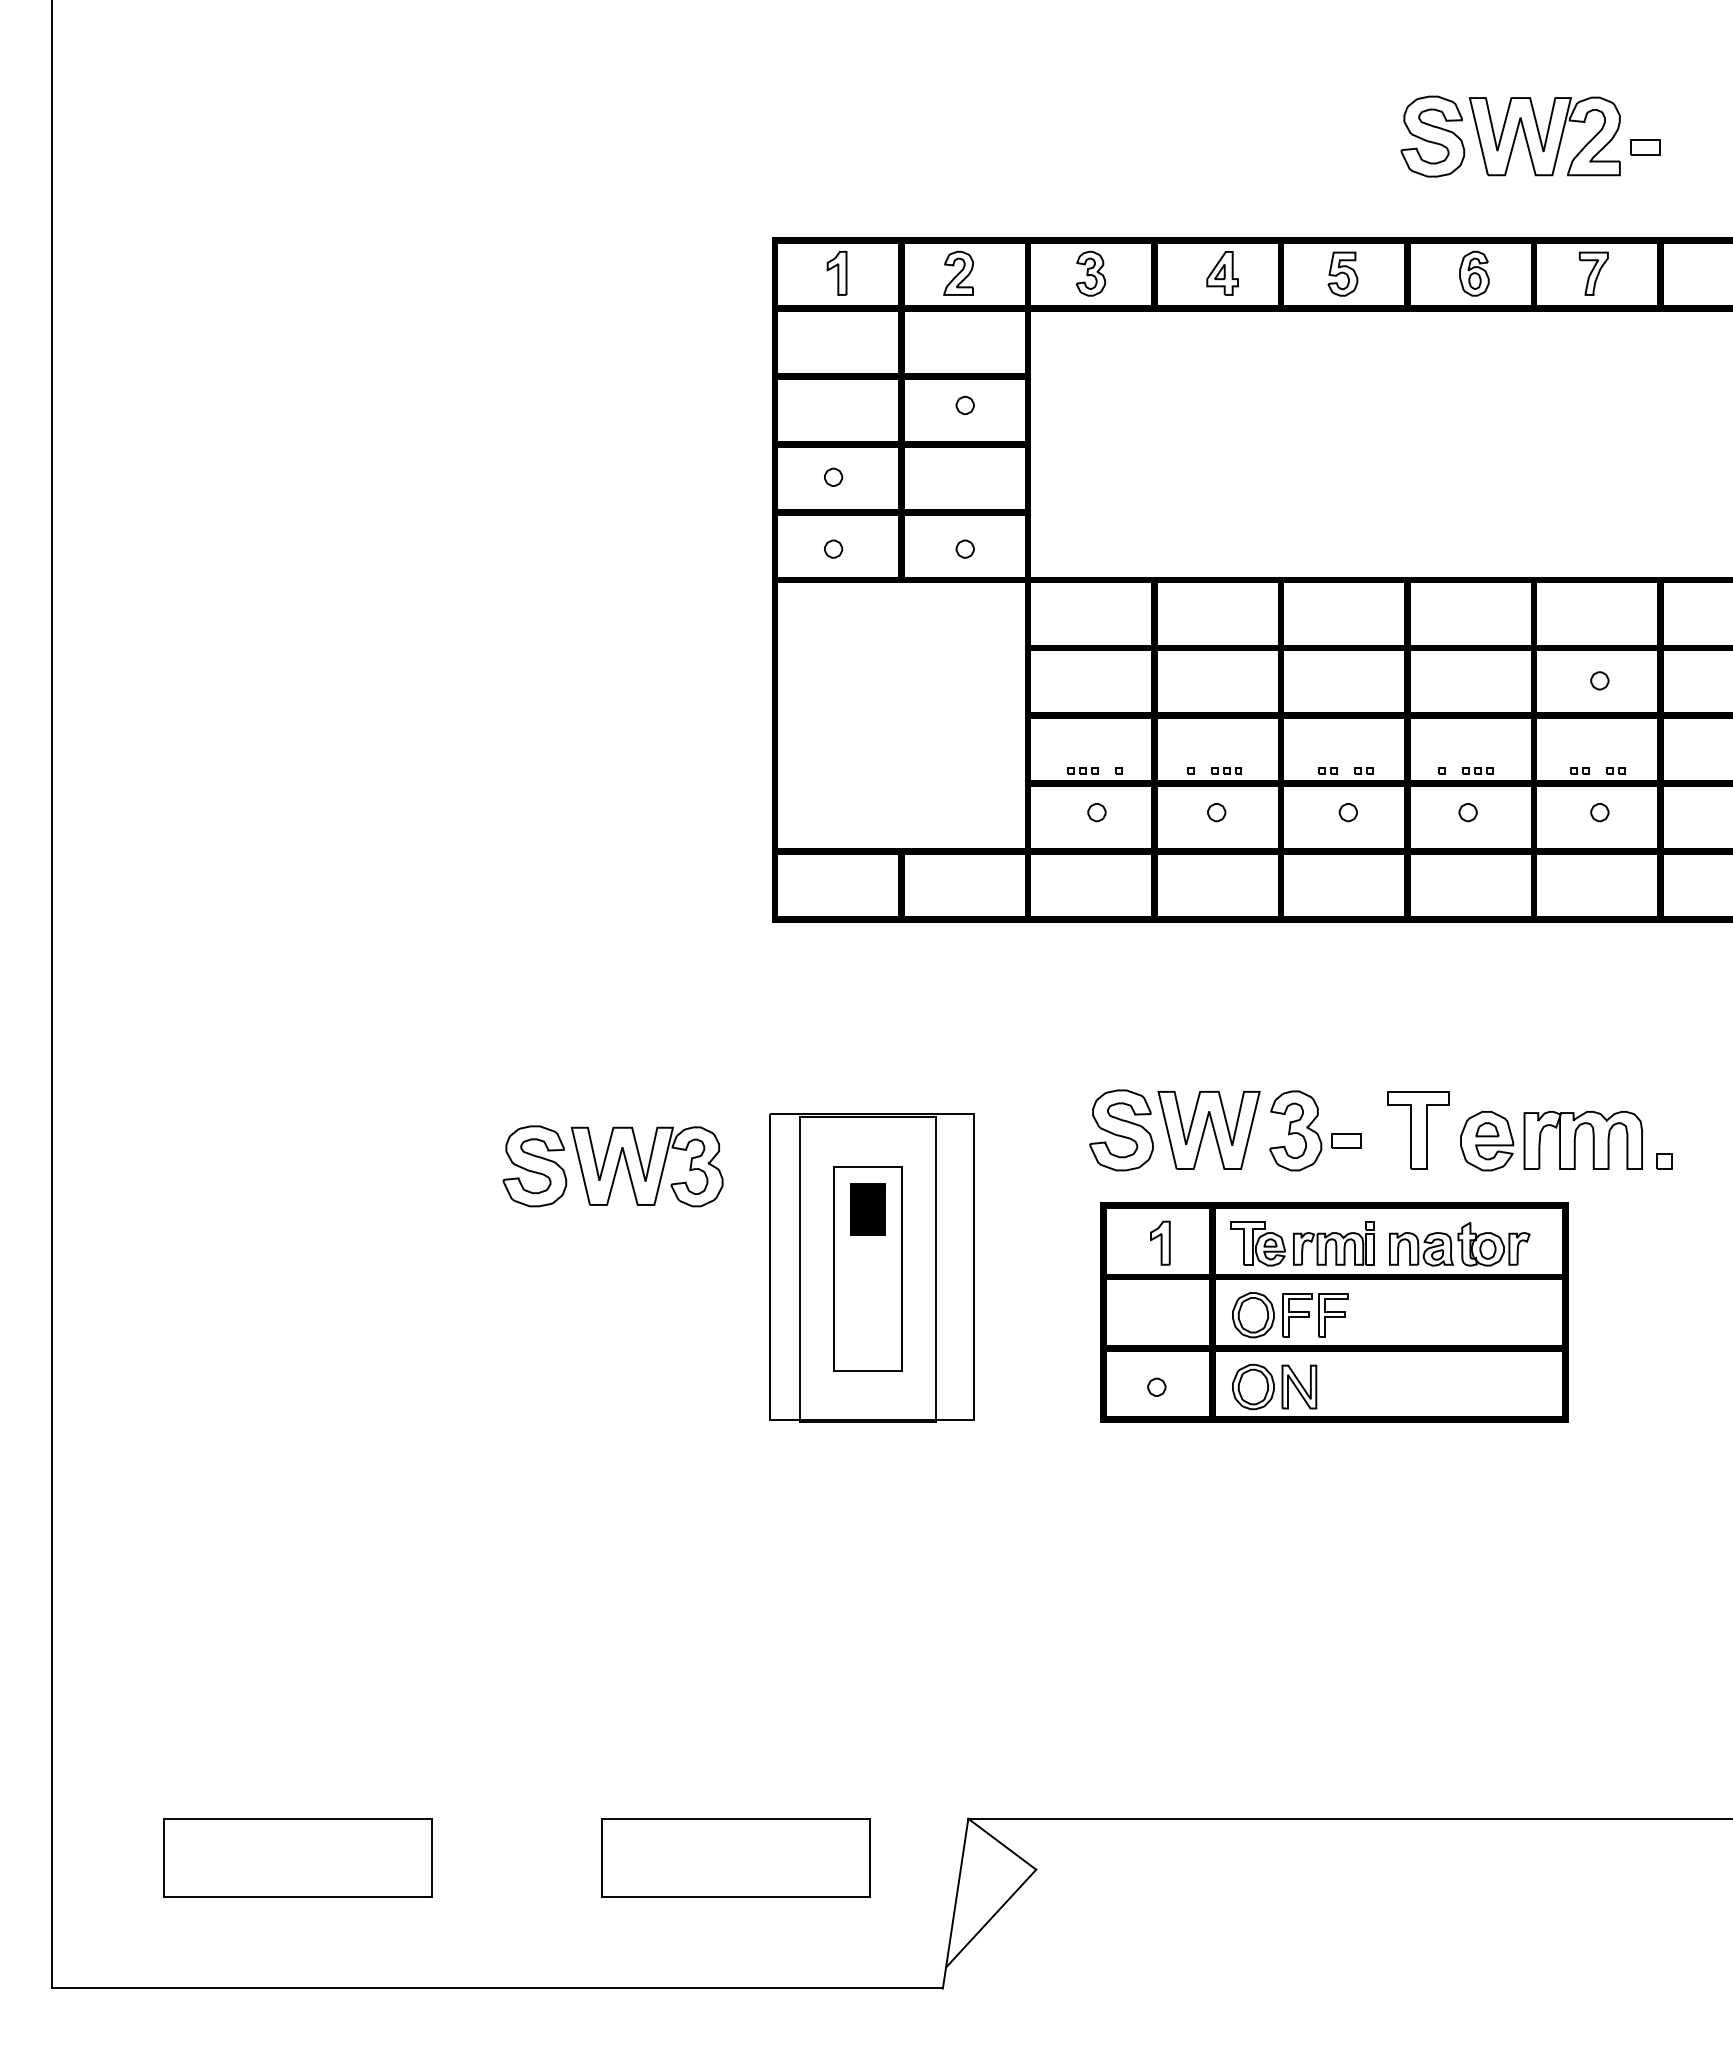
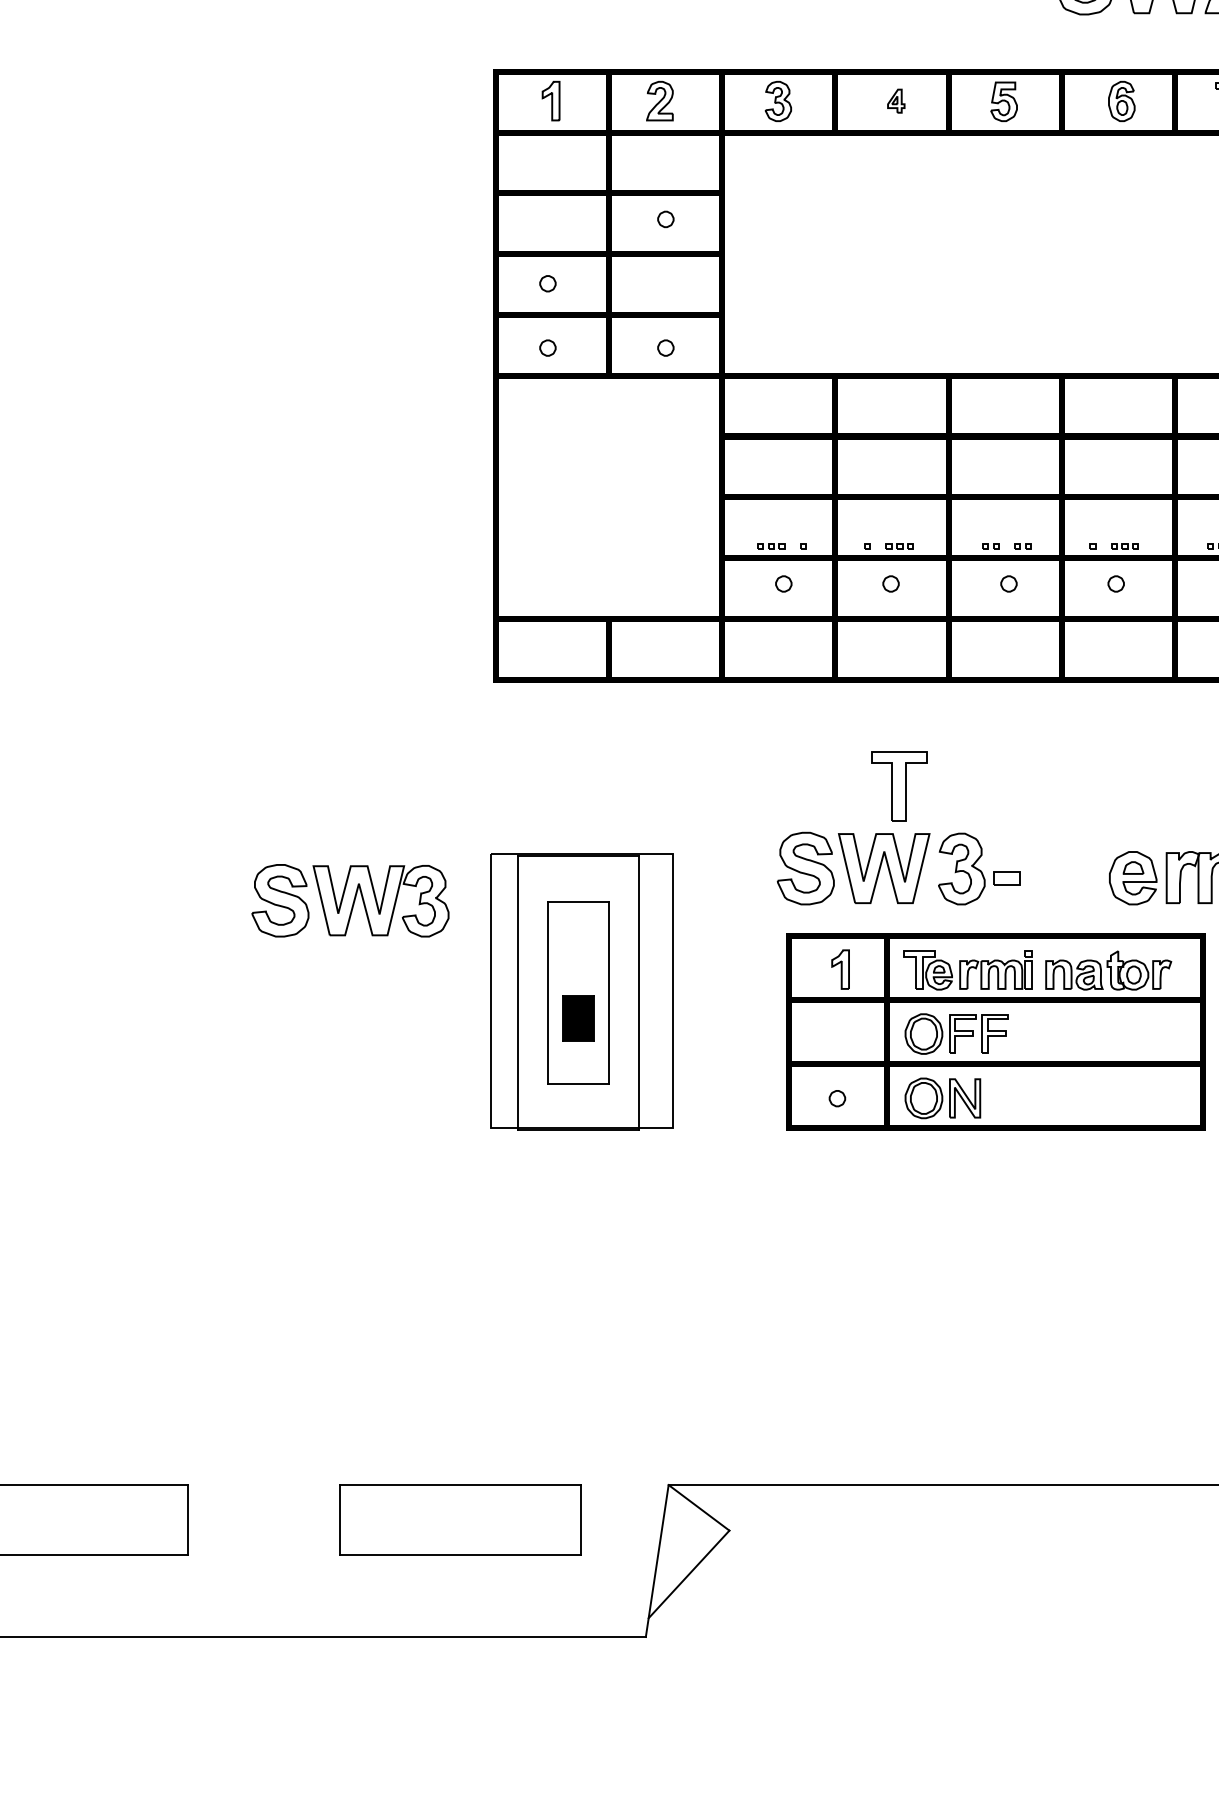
part: (1222, 273) -> (896, 101), size x0.6
part: (1418, 1130) -> (898, 786), moved
part: (867, 1209) -> (578, 1018), moved

